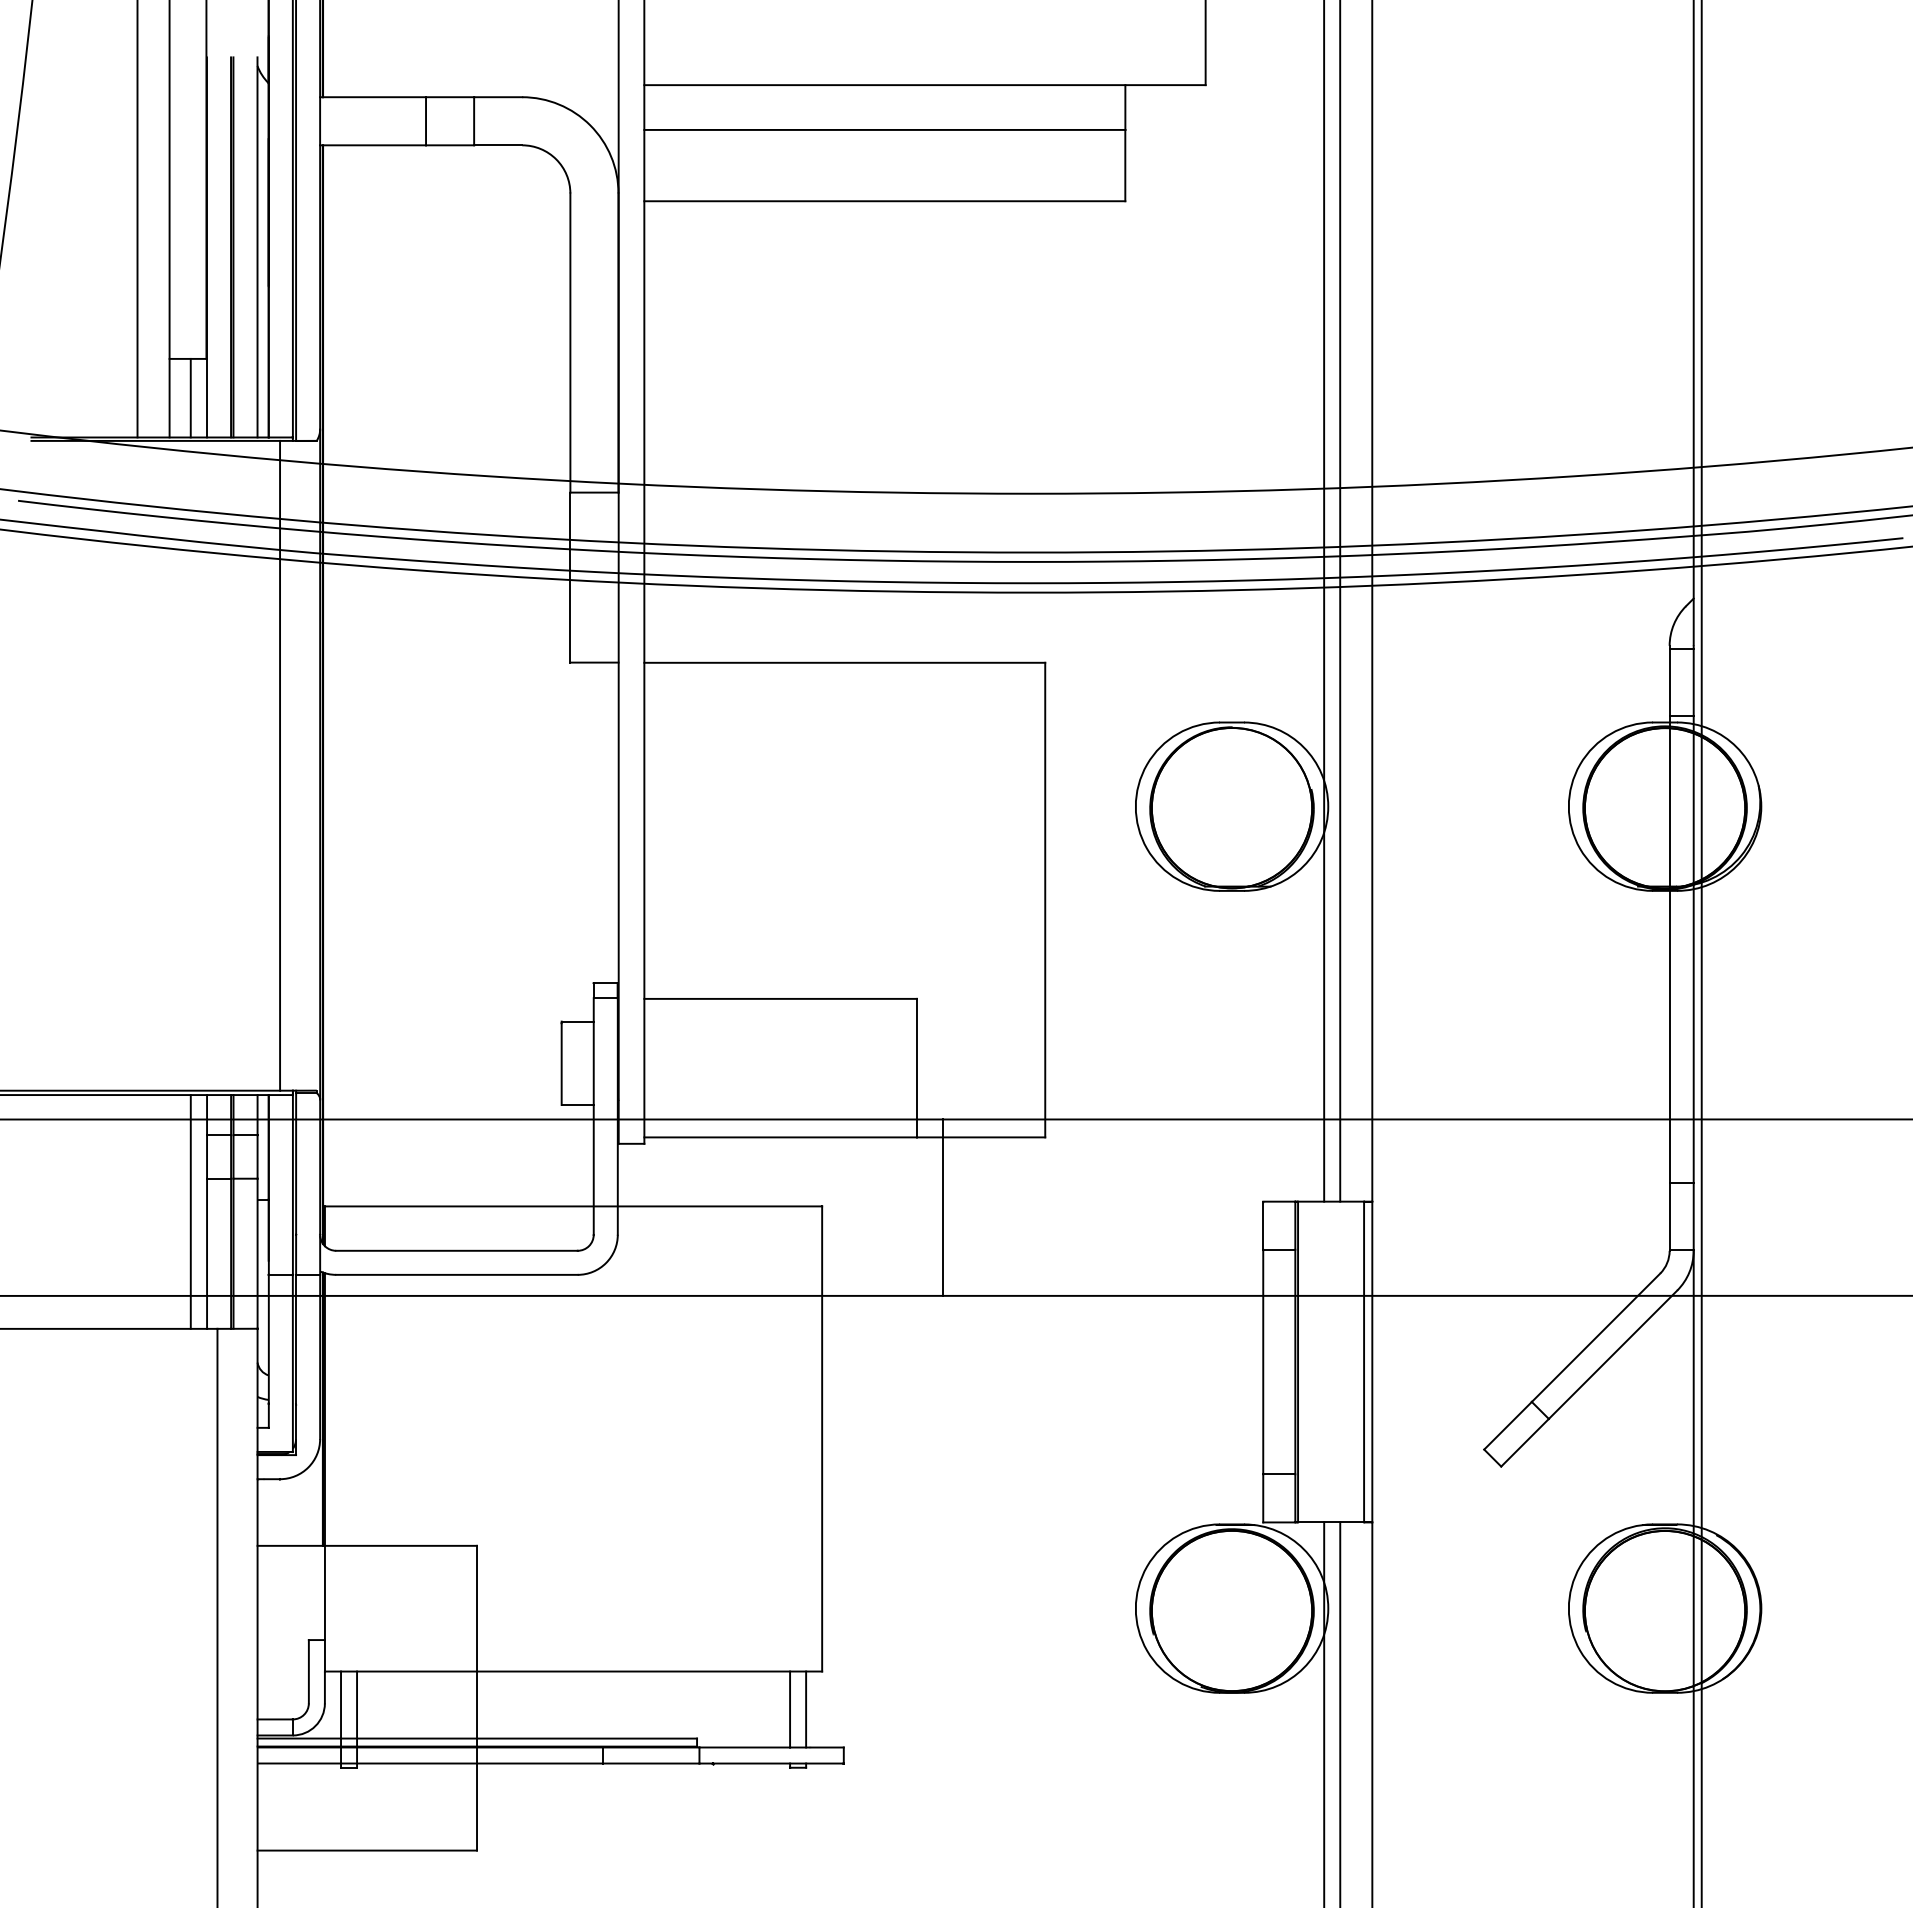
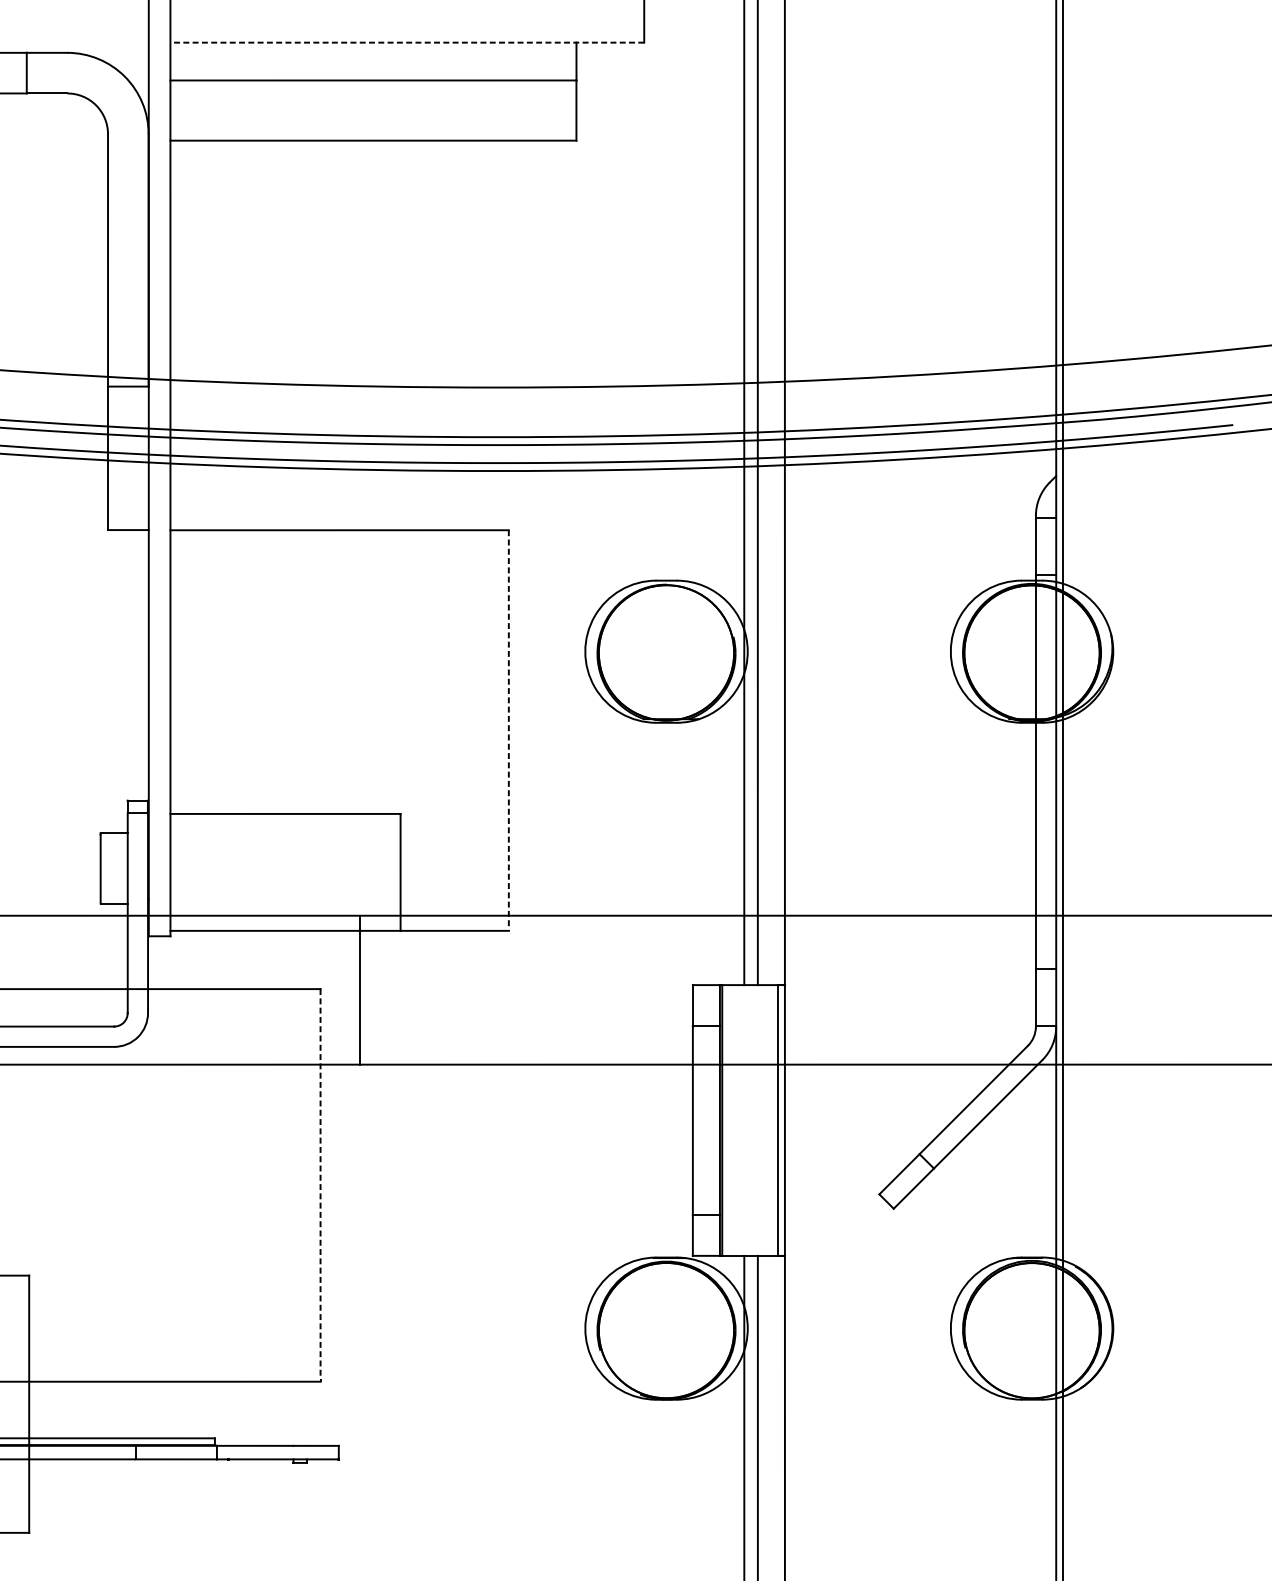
line: (924, 85) -> (406, 42), solid -> dashed
line: (1045, 900) -> (509, 730), solid -> dashed
line: (943, 1207) -> (359, 990), moved
line: (822, 1438) -> (320, 1185), solid -> dashed
line: (790, 1709) -> (293, 1413), removed
line: (806, 1709) -> (307, 1413), removed

